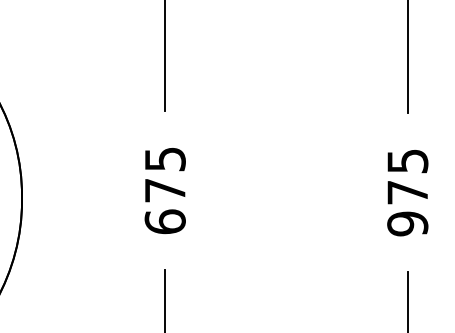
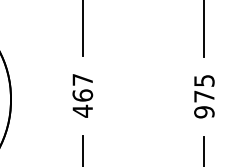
text: (164, 190) -> (82, 95), 675 -> 467

